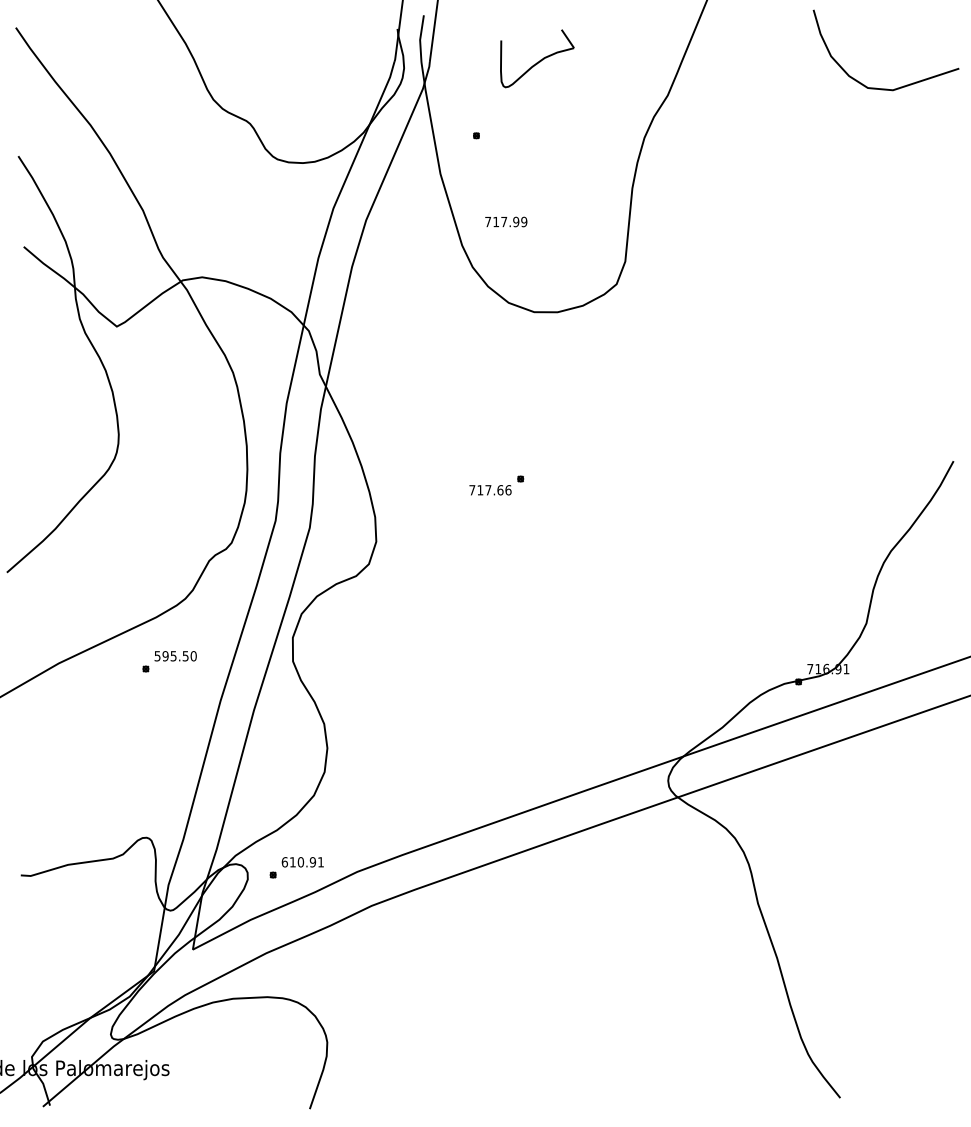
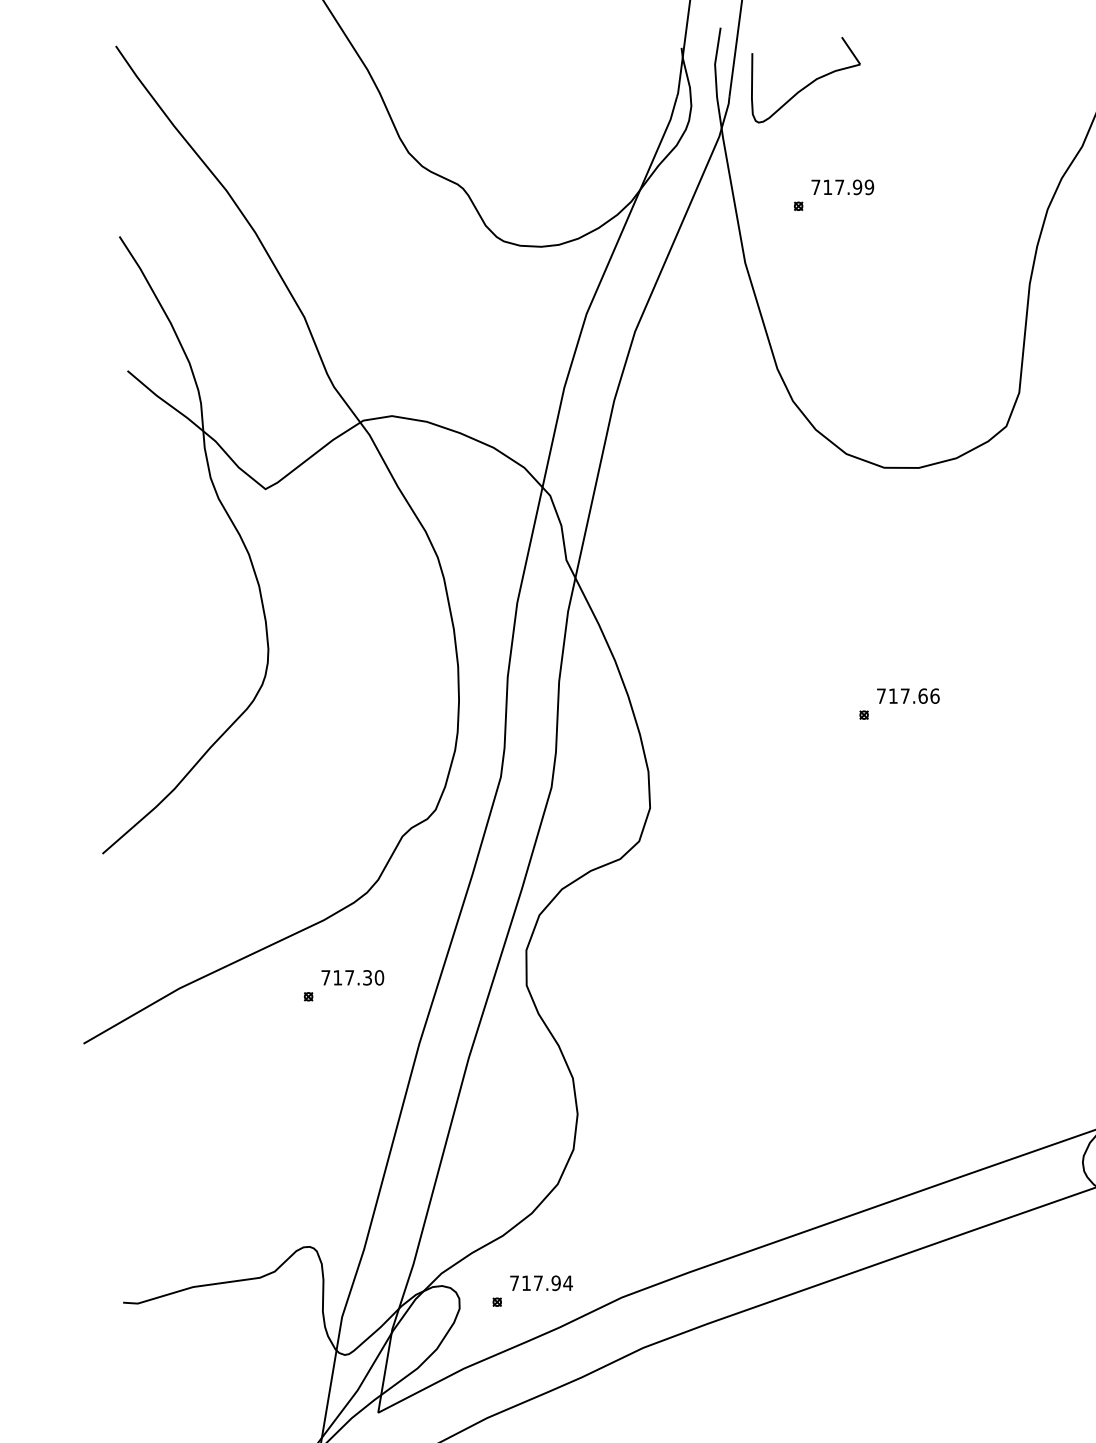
part: (537, 58) -> (806, 79), moved
text: (506, 221) -> (843, 186), moved
text: (490, 490) -> (908, 696), moved
text: (171, 656) -> (346, 978), 595.50 -> 717.30
text: (302, 862) -> (540, 1283), 610.91 -> 717.94

